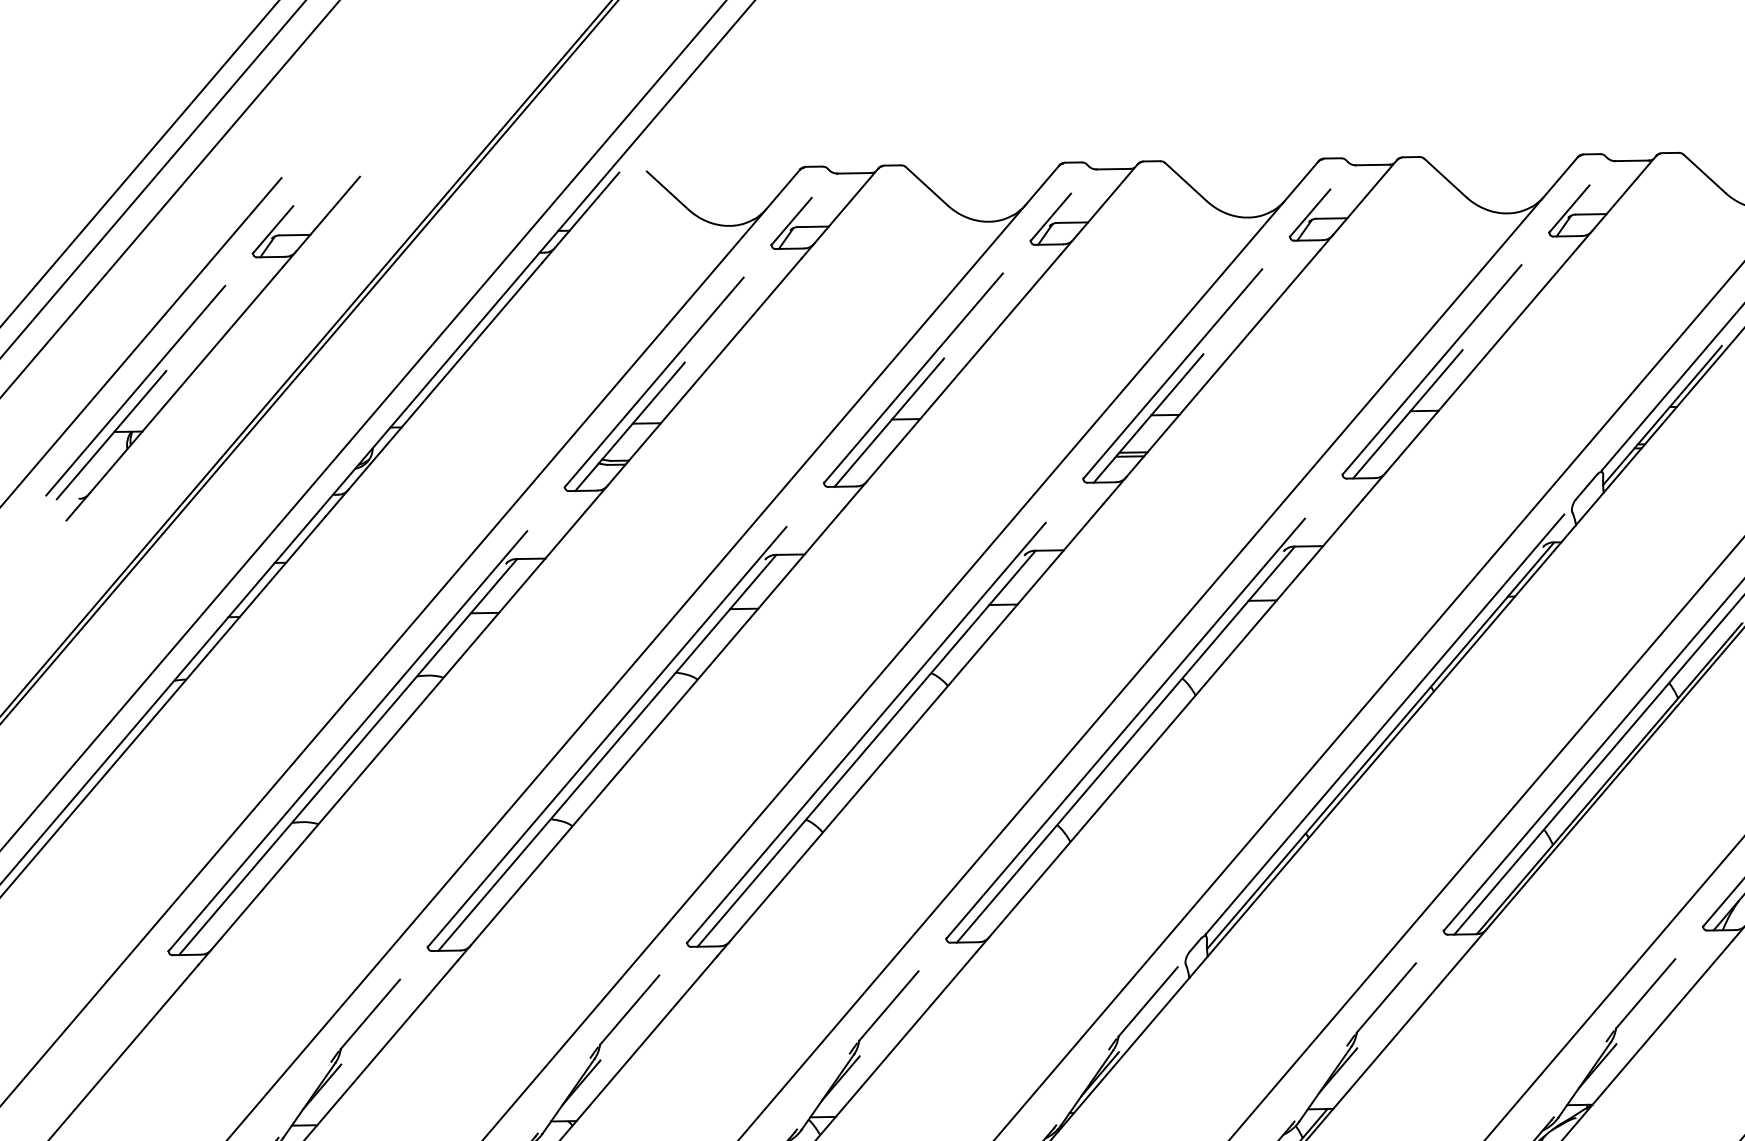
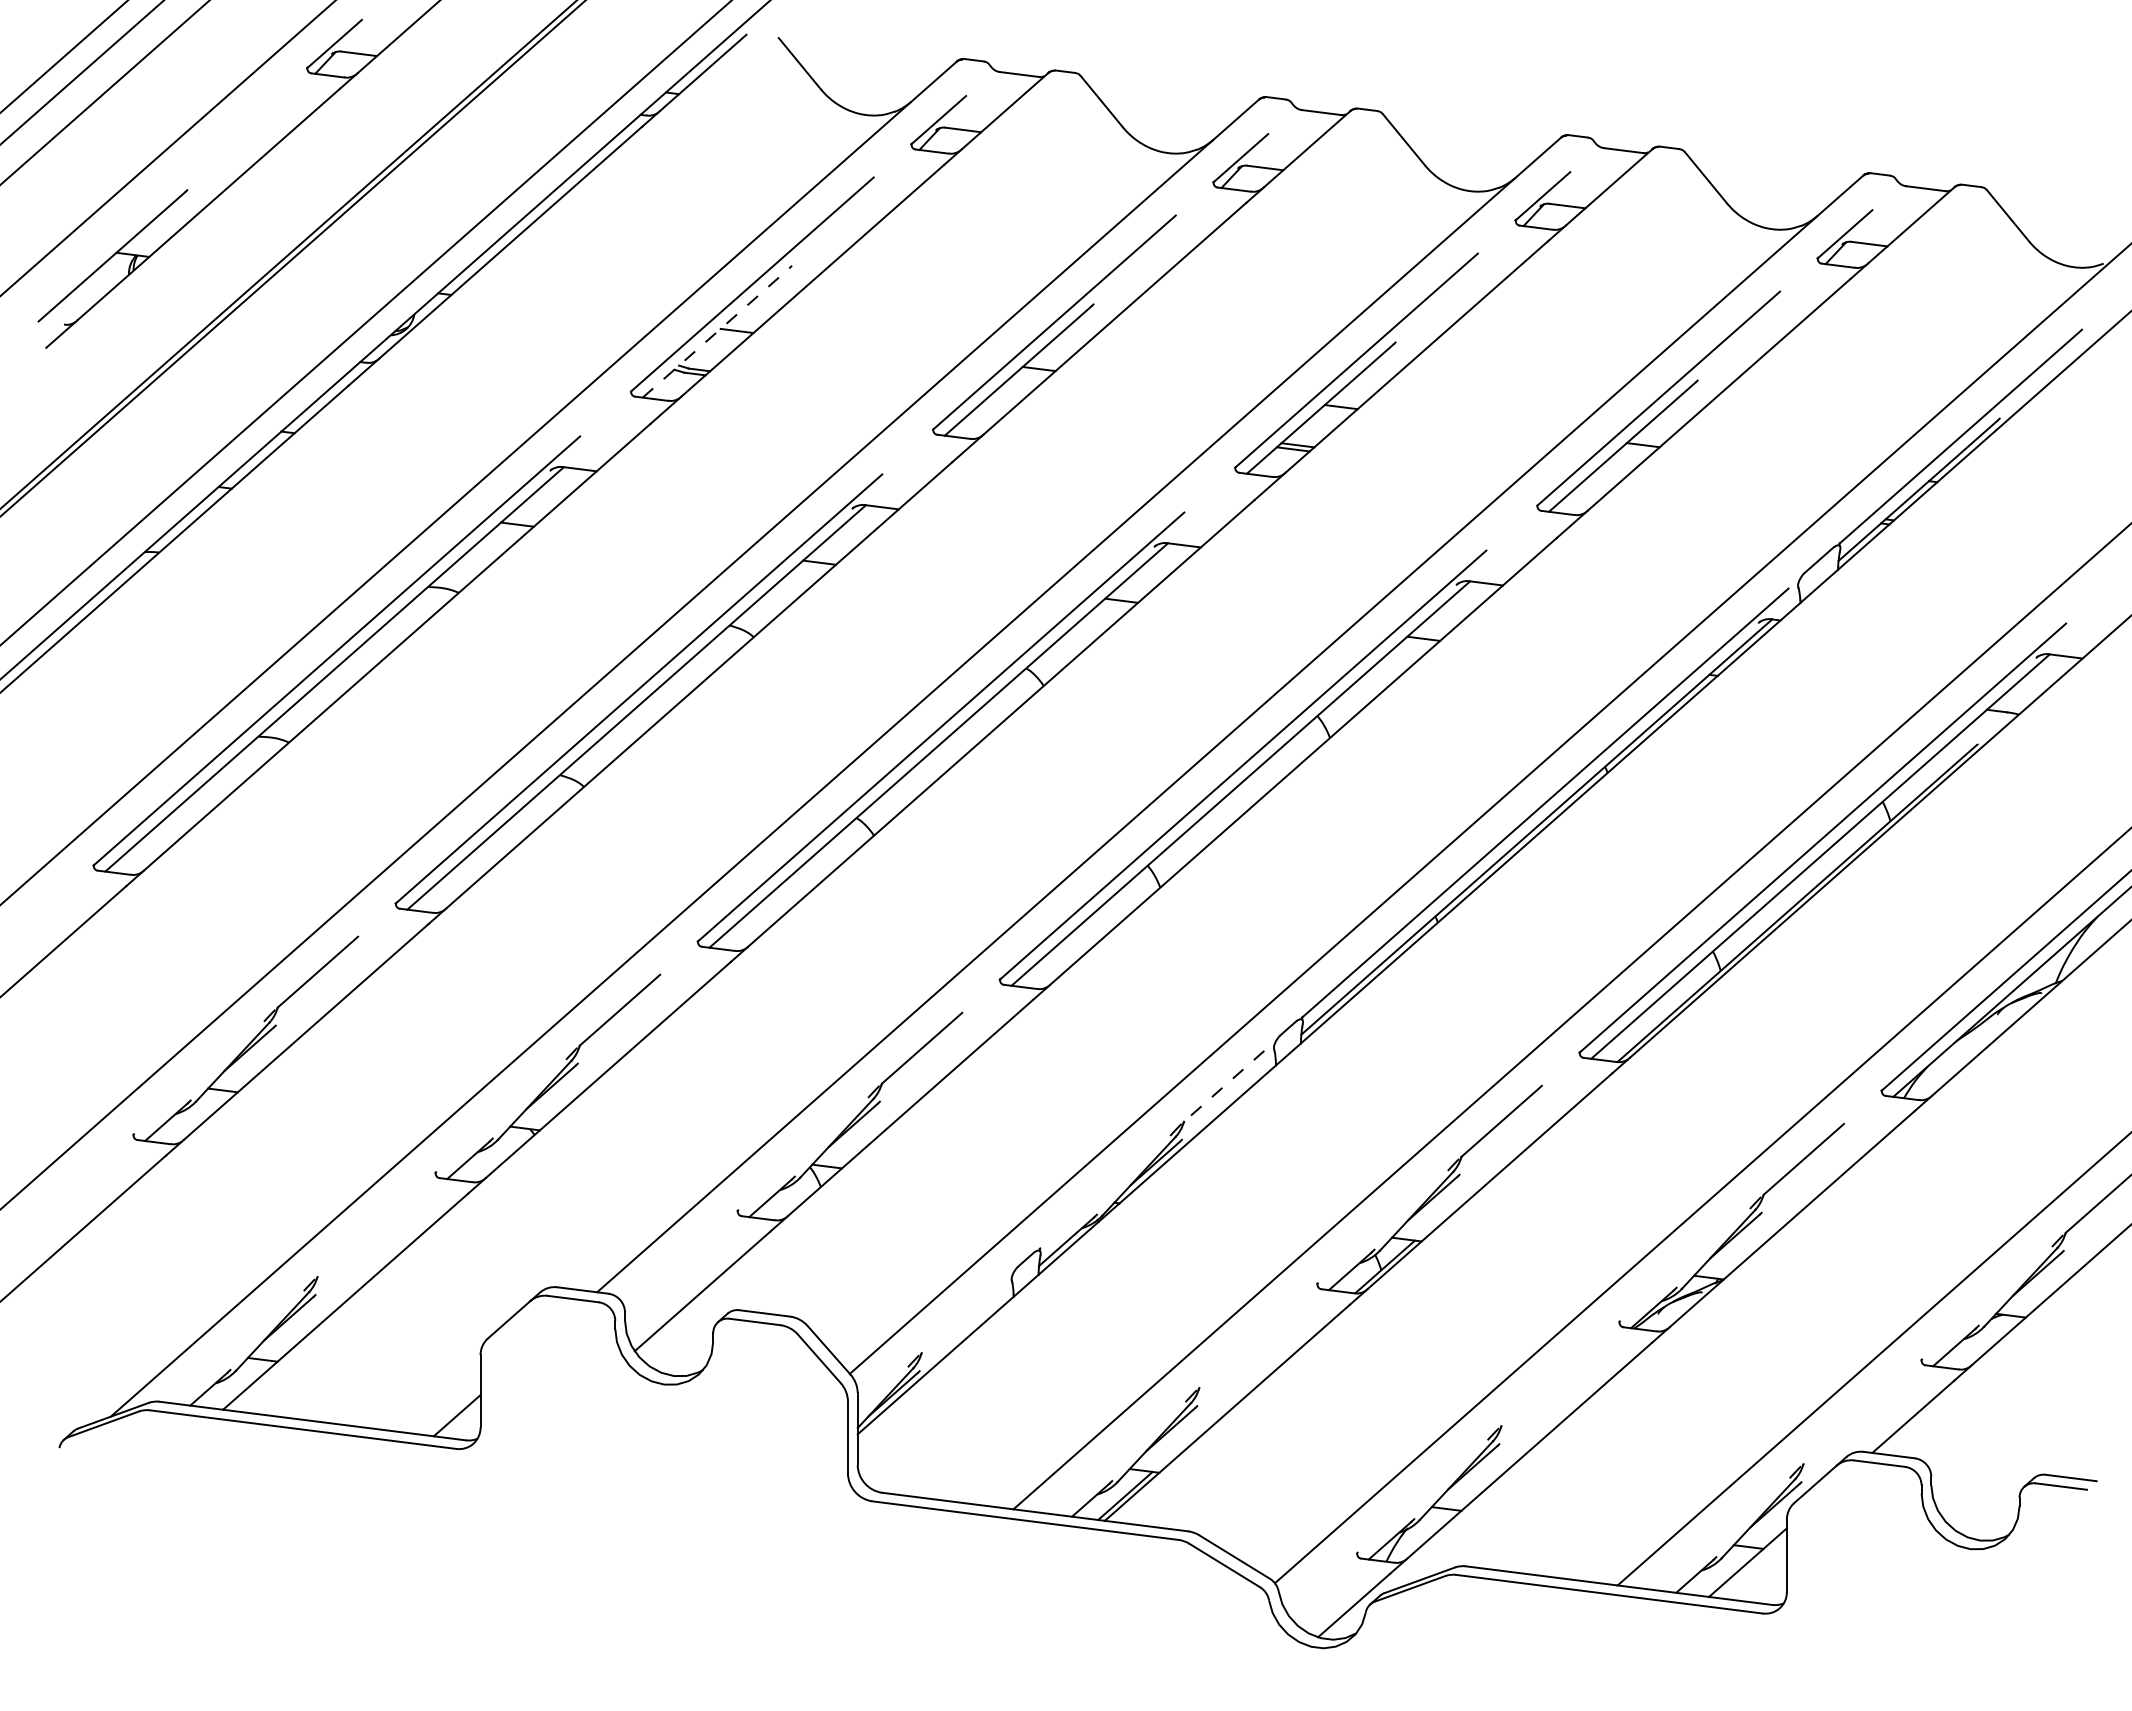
line: (135, 390) -> (147, 208), removed
line: (629, 428) -> (716, 333), solid -> dashed
line: (1147, 1002) -> (1223, 1086), solid -> dashed

